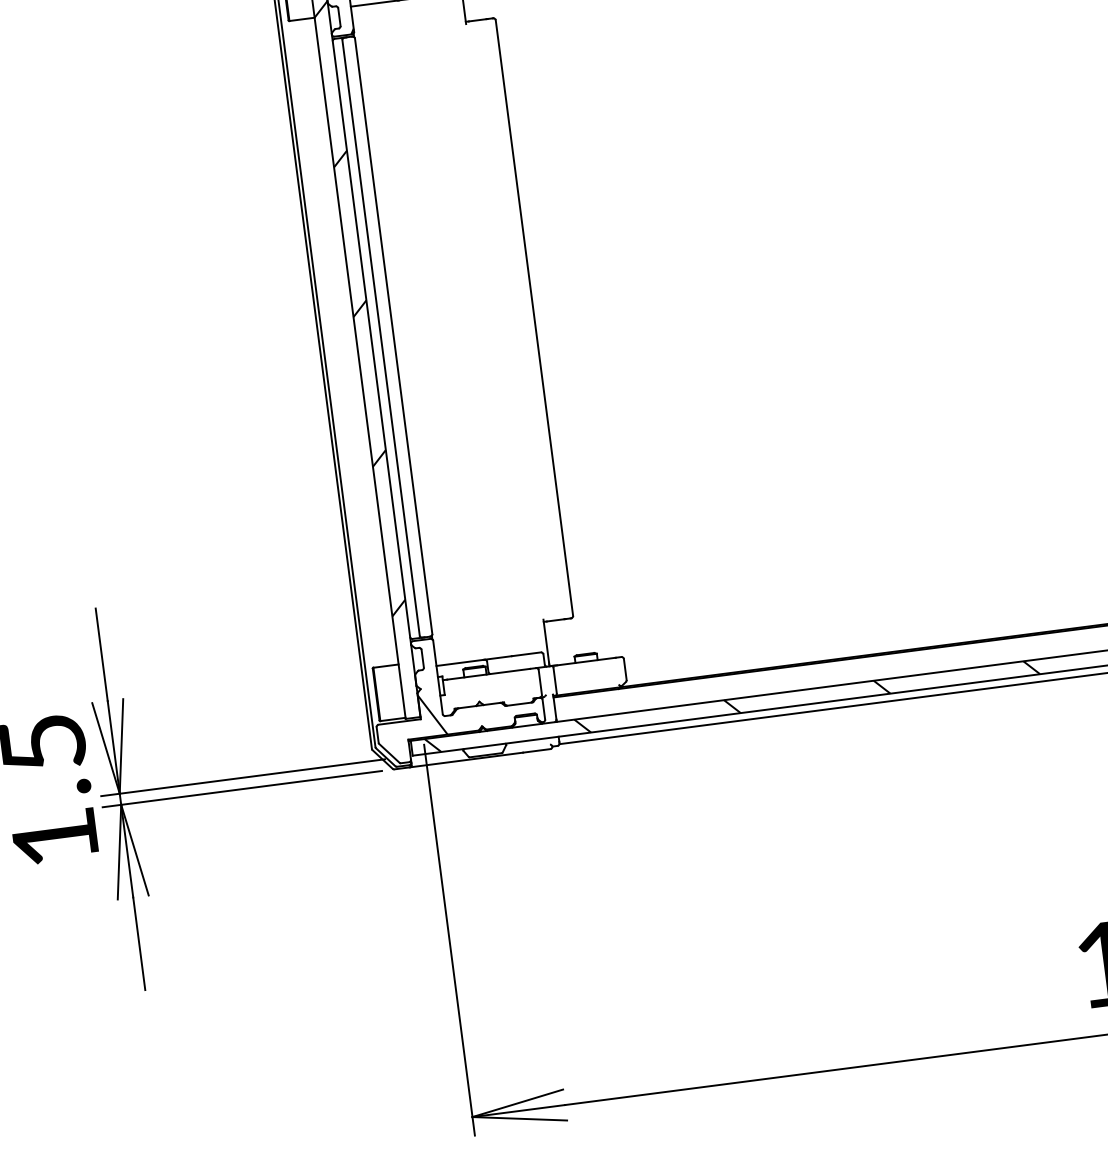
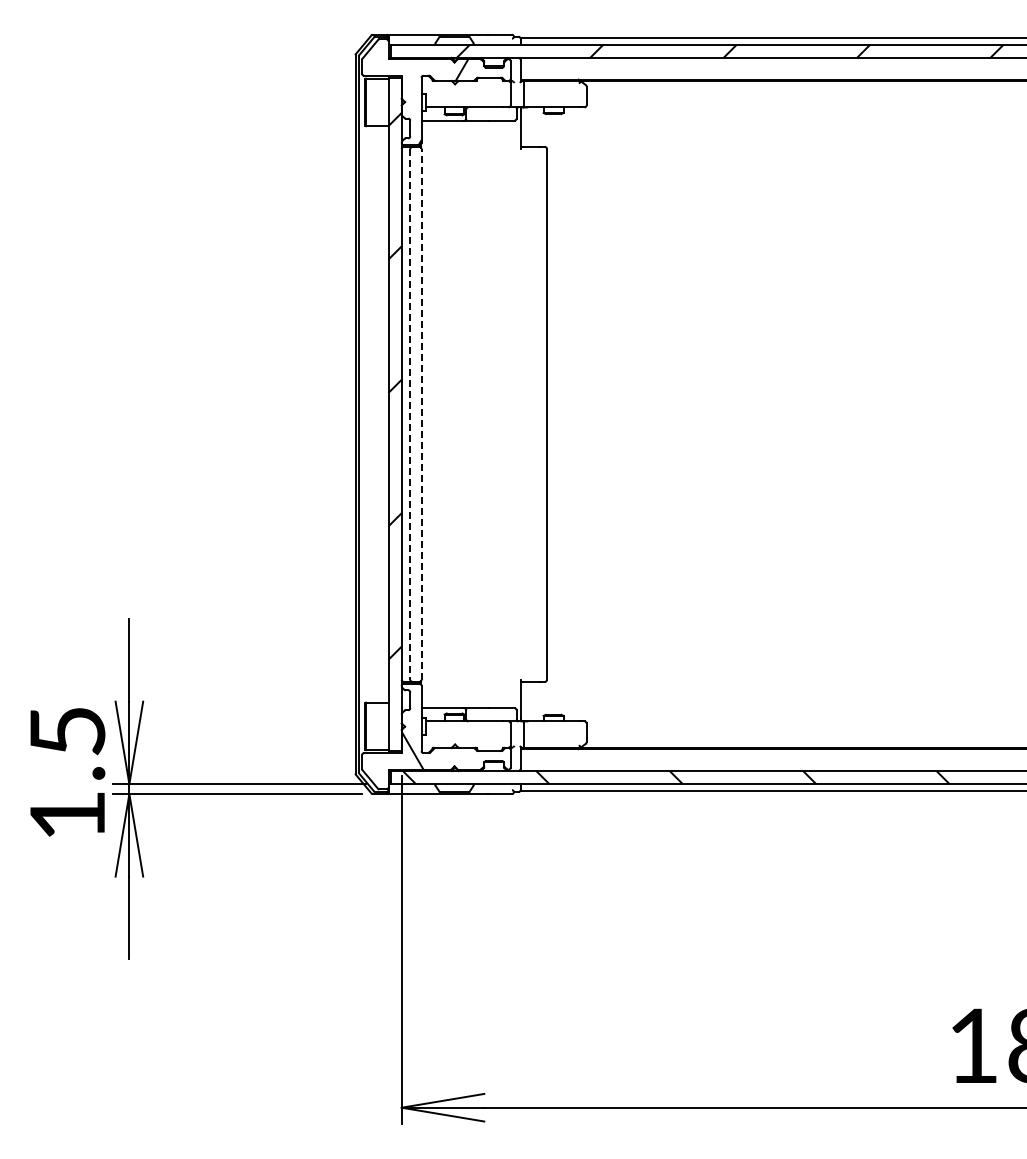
line: (393, 335) -> (421, 413), solid -> dashed
line: (381, 338) -> (410, 414), solid -> dashed

